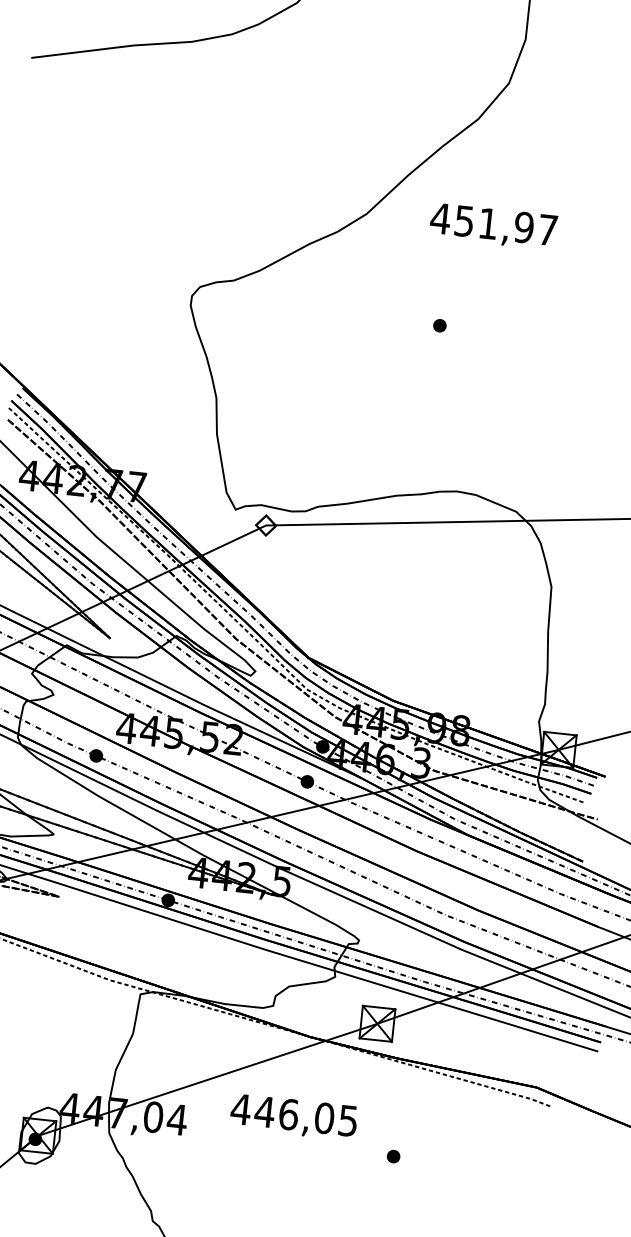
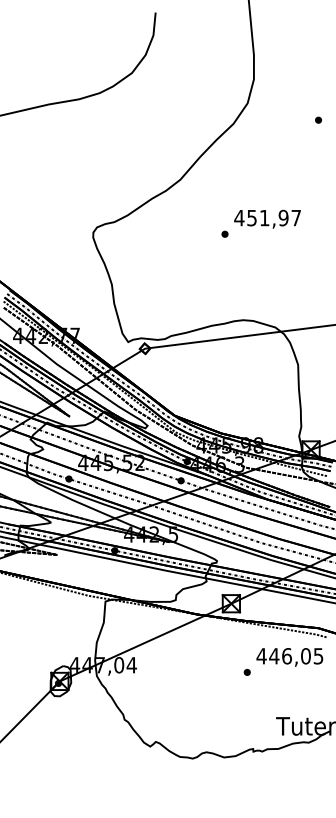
text: (493, 225) -> (267, 218), moved
text: (293, 1117) -> (289, 657), moved

